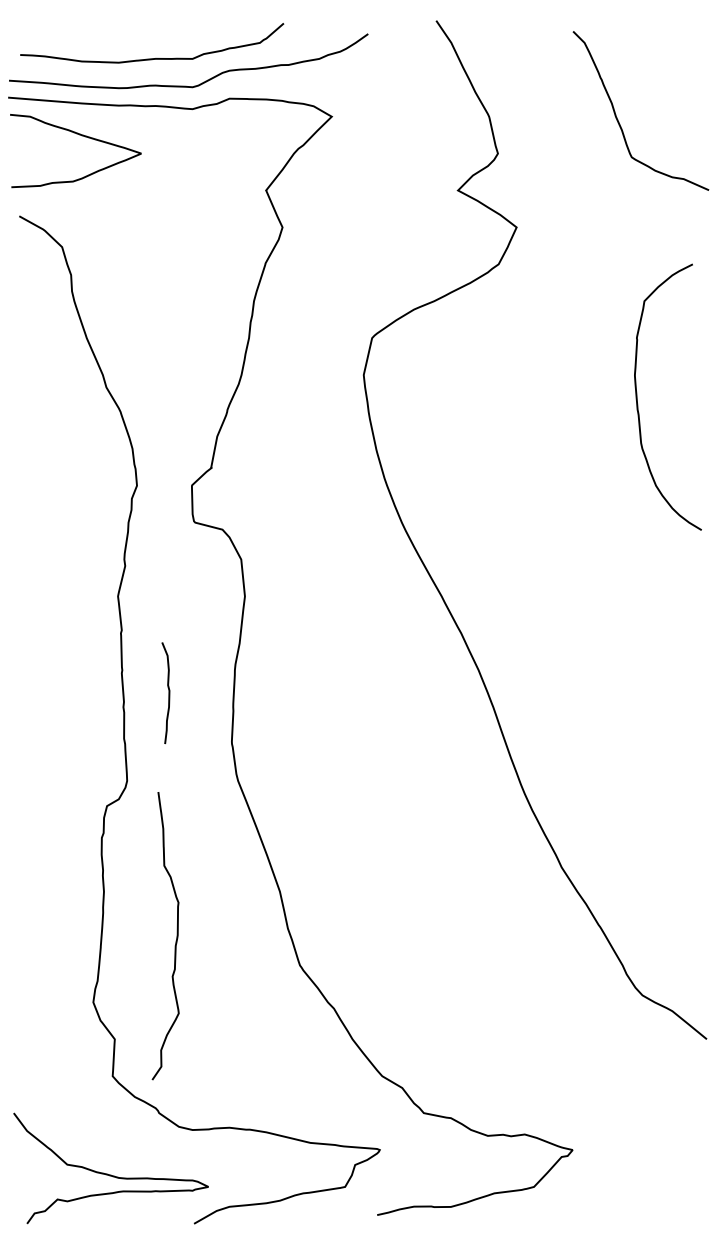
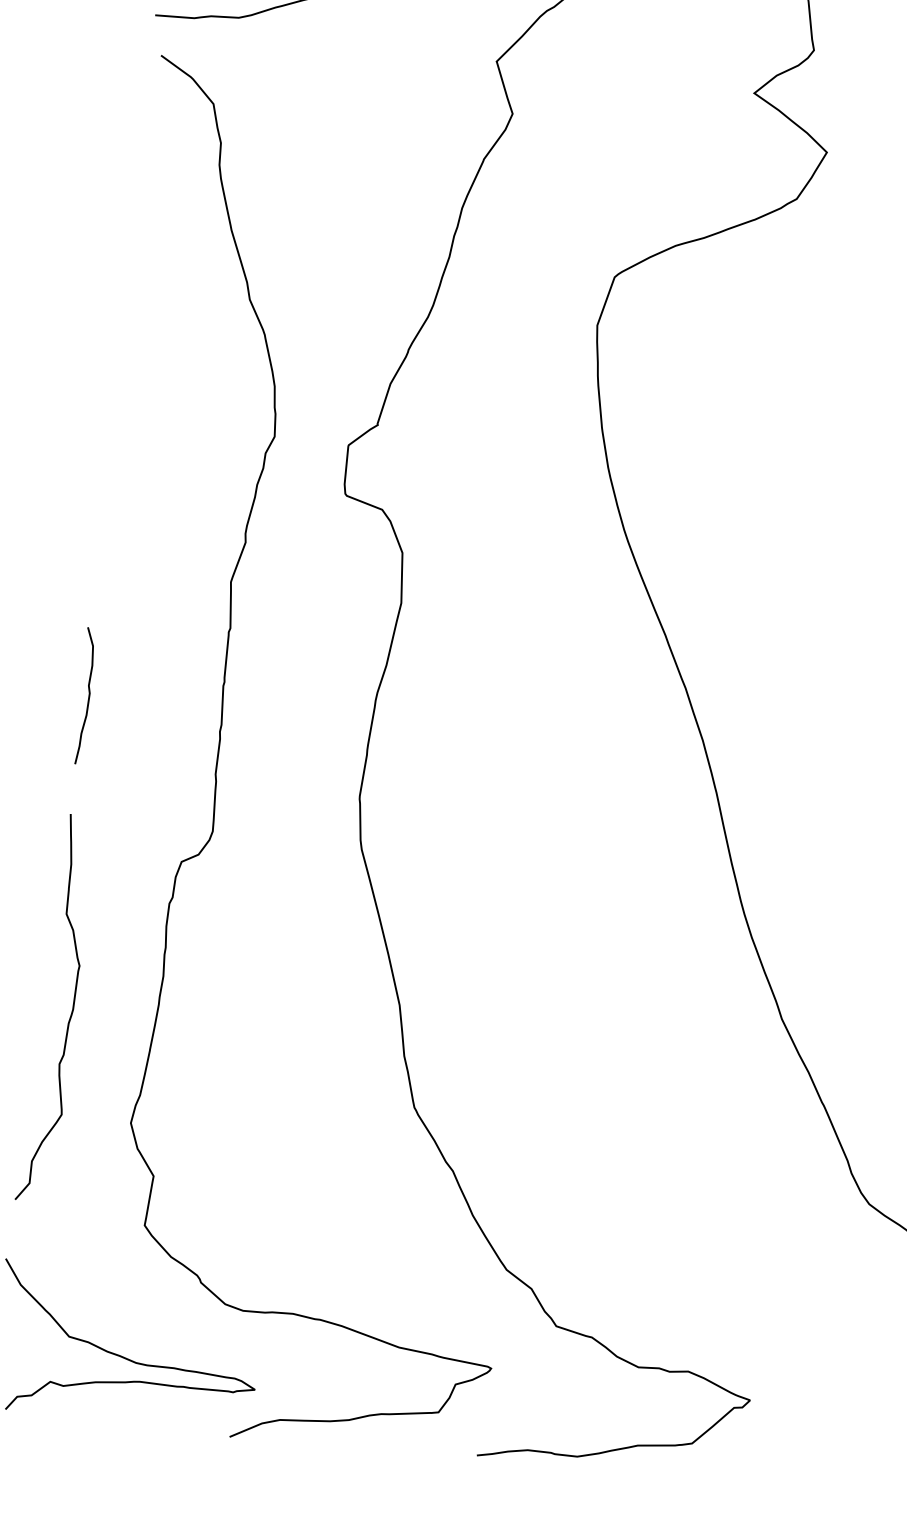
curve: (168, 693) -> (88, 696), moved
curve: (176, 936) -> (71, 1010), moved

